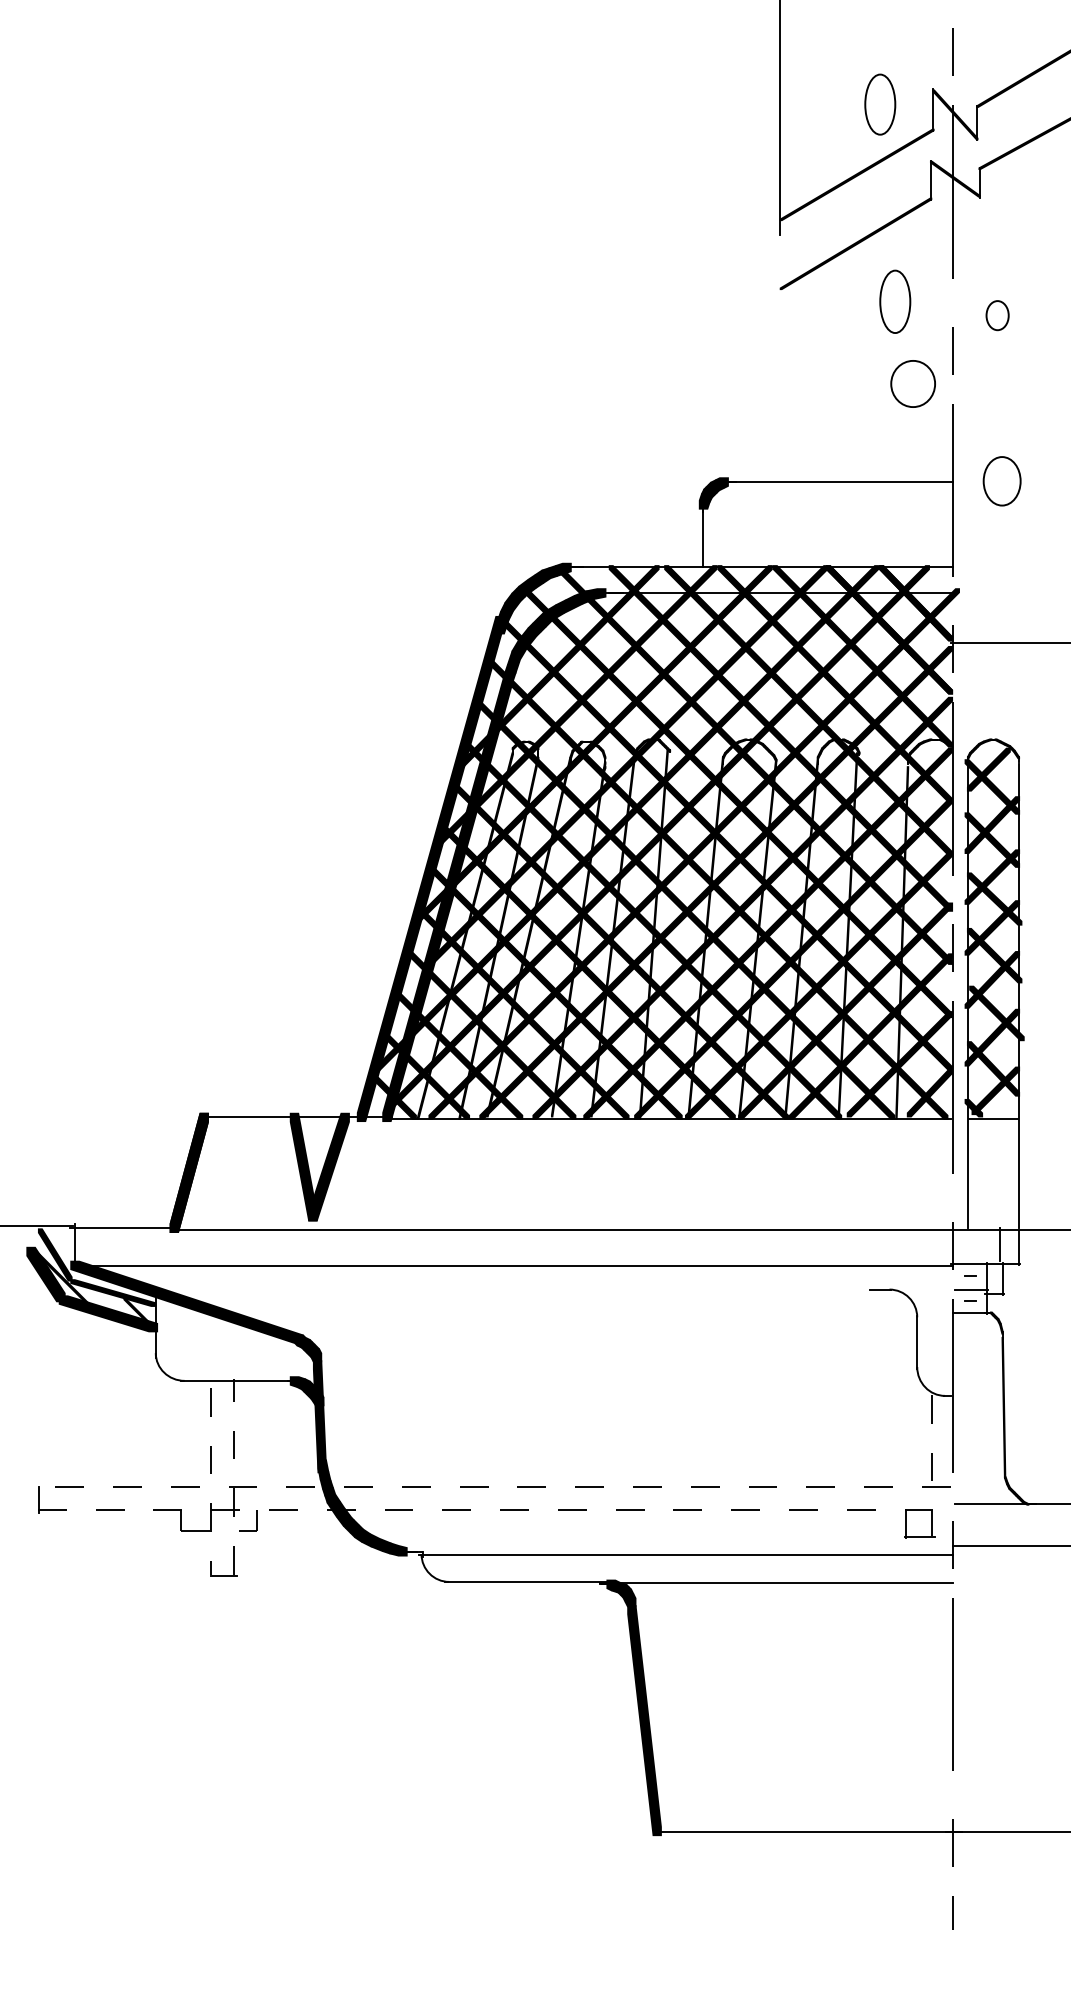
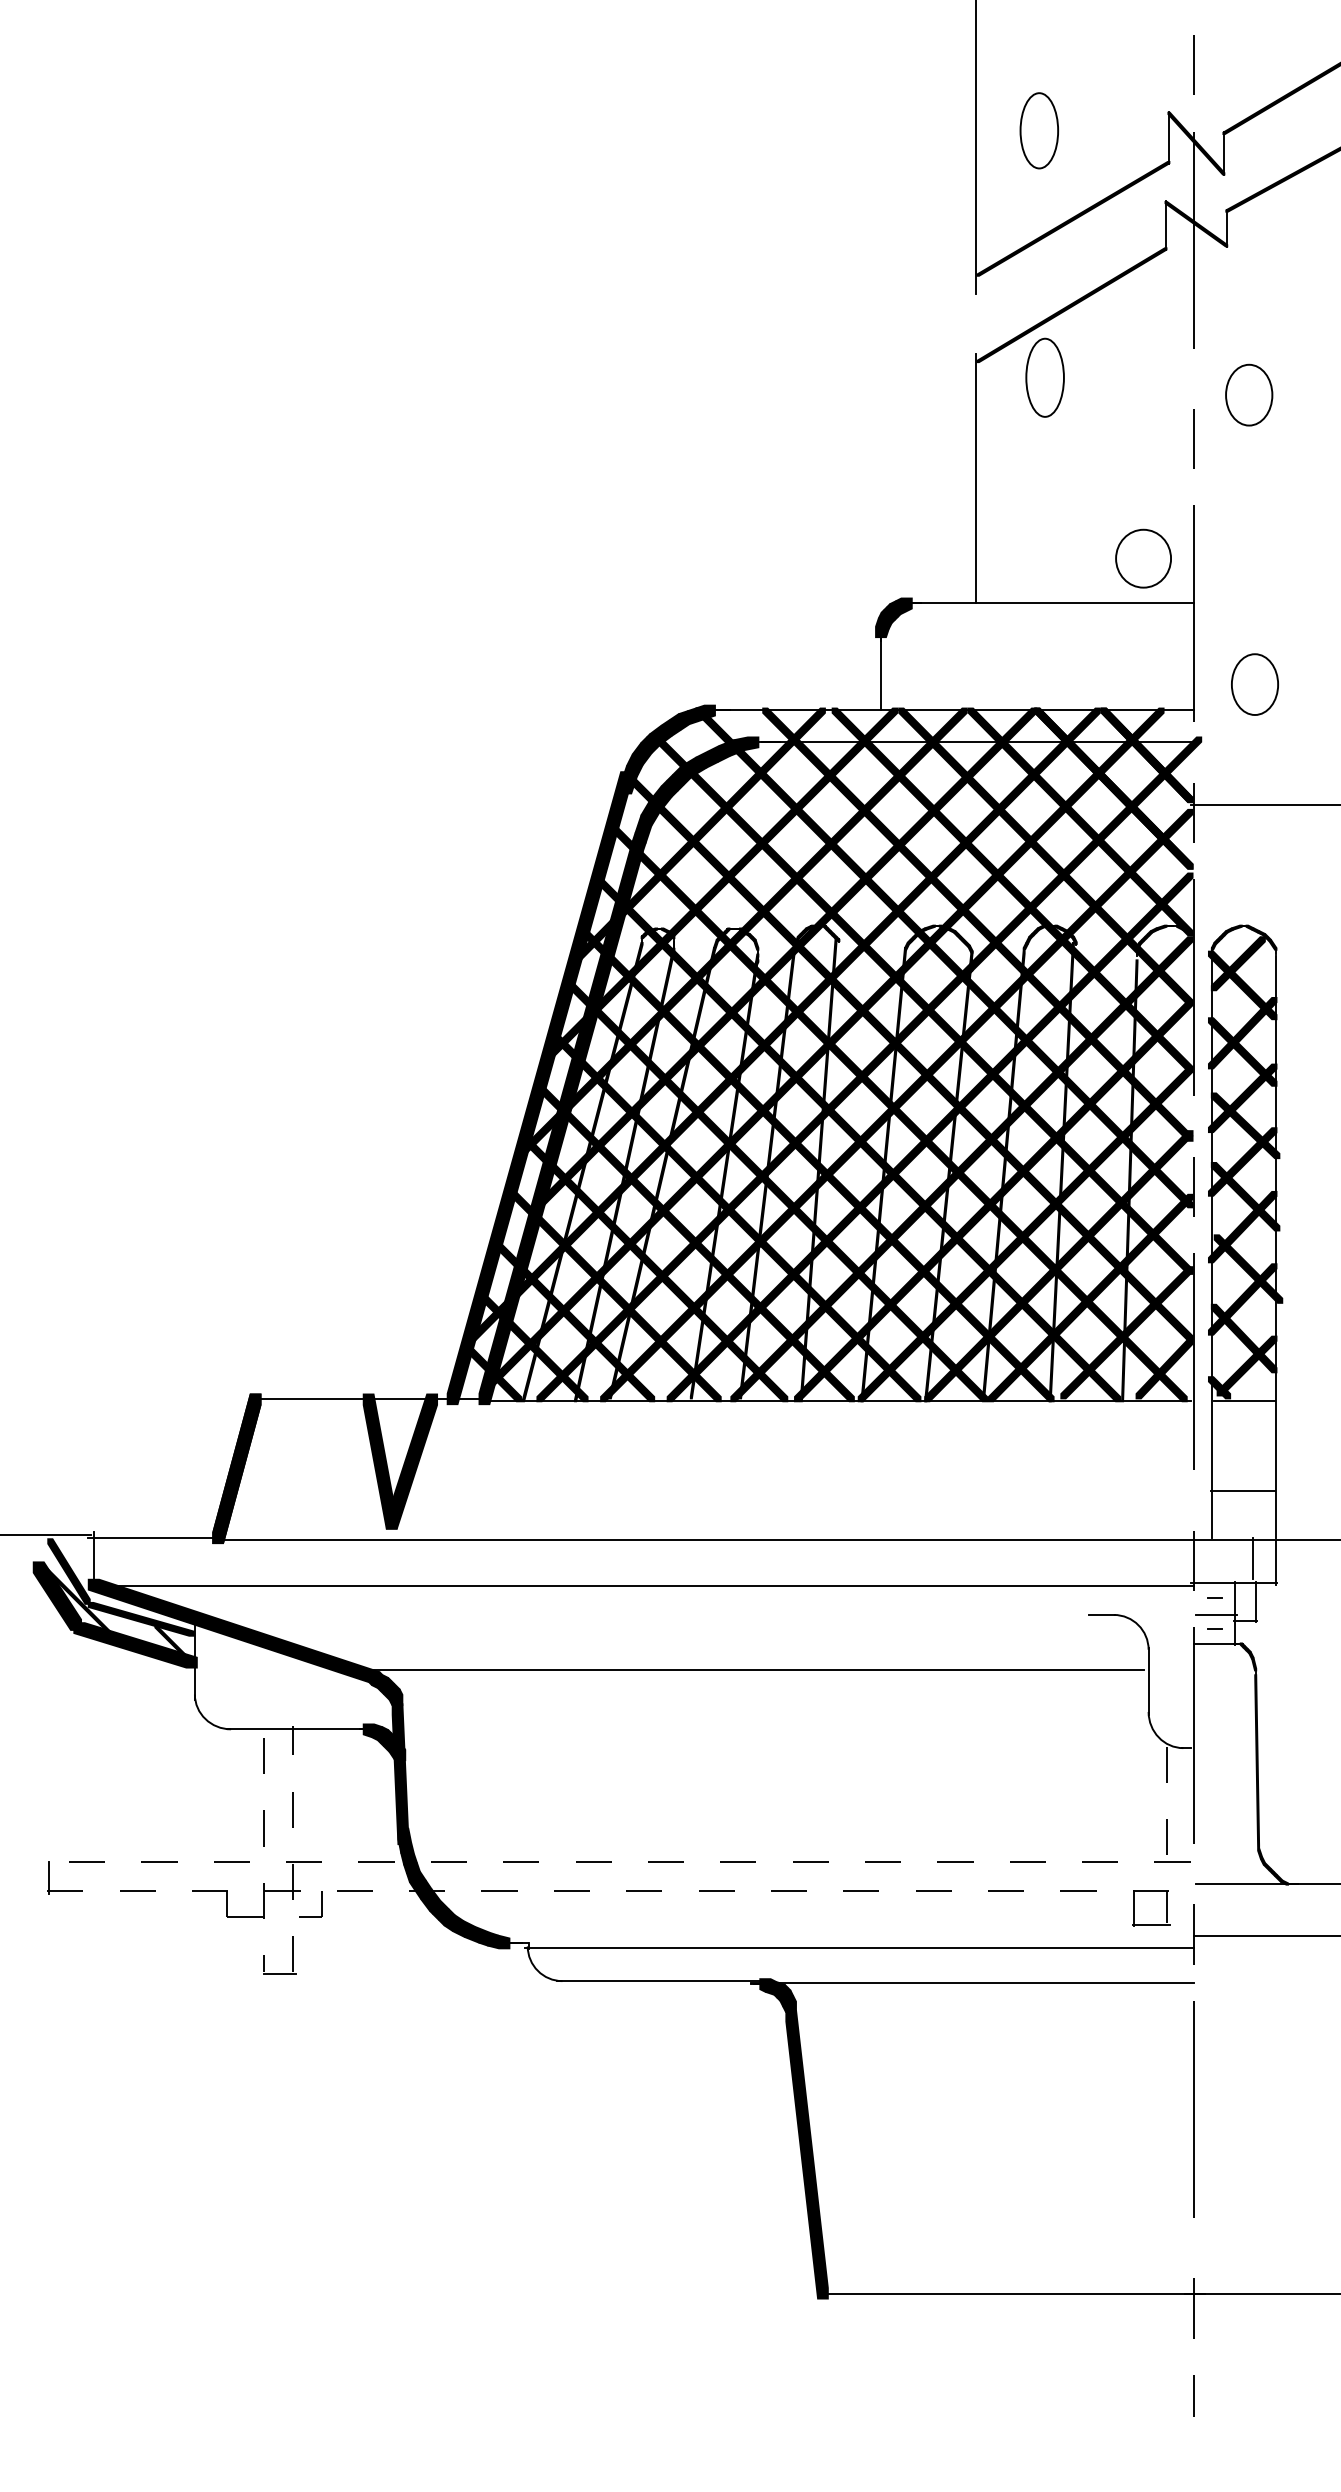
part: (879, 104) -> (1038, 130), moved
part: (894, 301) -> (1044, 377), moved
part: (997, 315) -> (1249, 394), size x1.67
line: (779, 382) -> (976, 478), added
part: (913, 383) -> (1143, 558), moved
part: (1001, 481) -> (1254, 684), moved
line: (992, 1190) -> (1242, 1490), added
line: (594, 1333) -> (744, 1669), added

